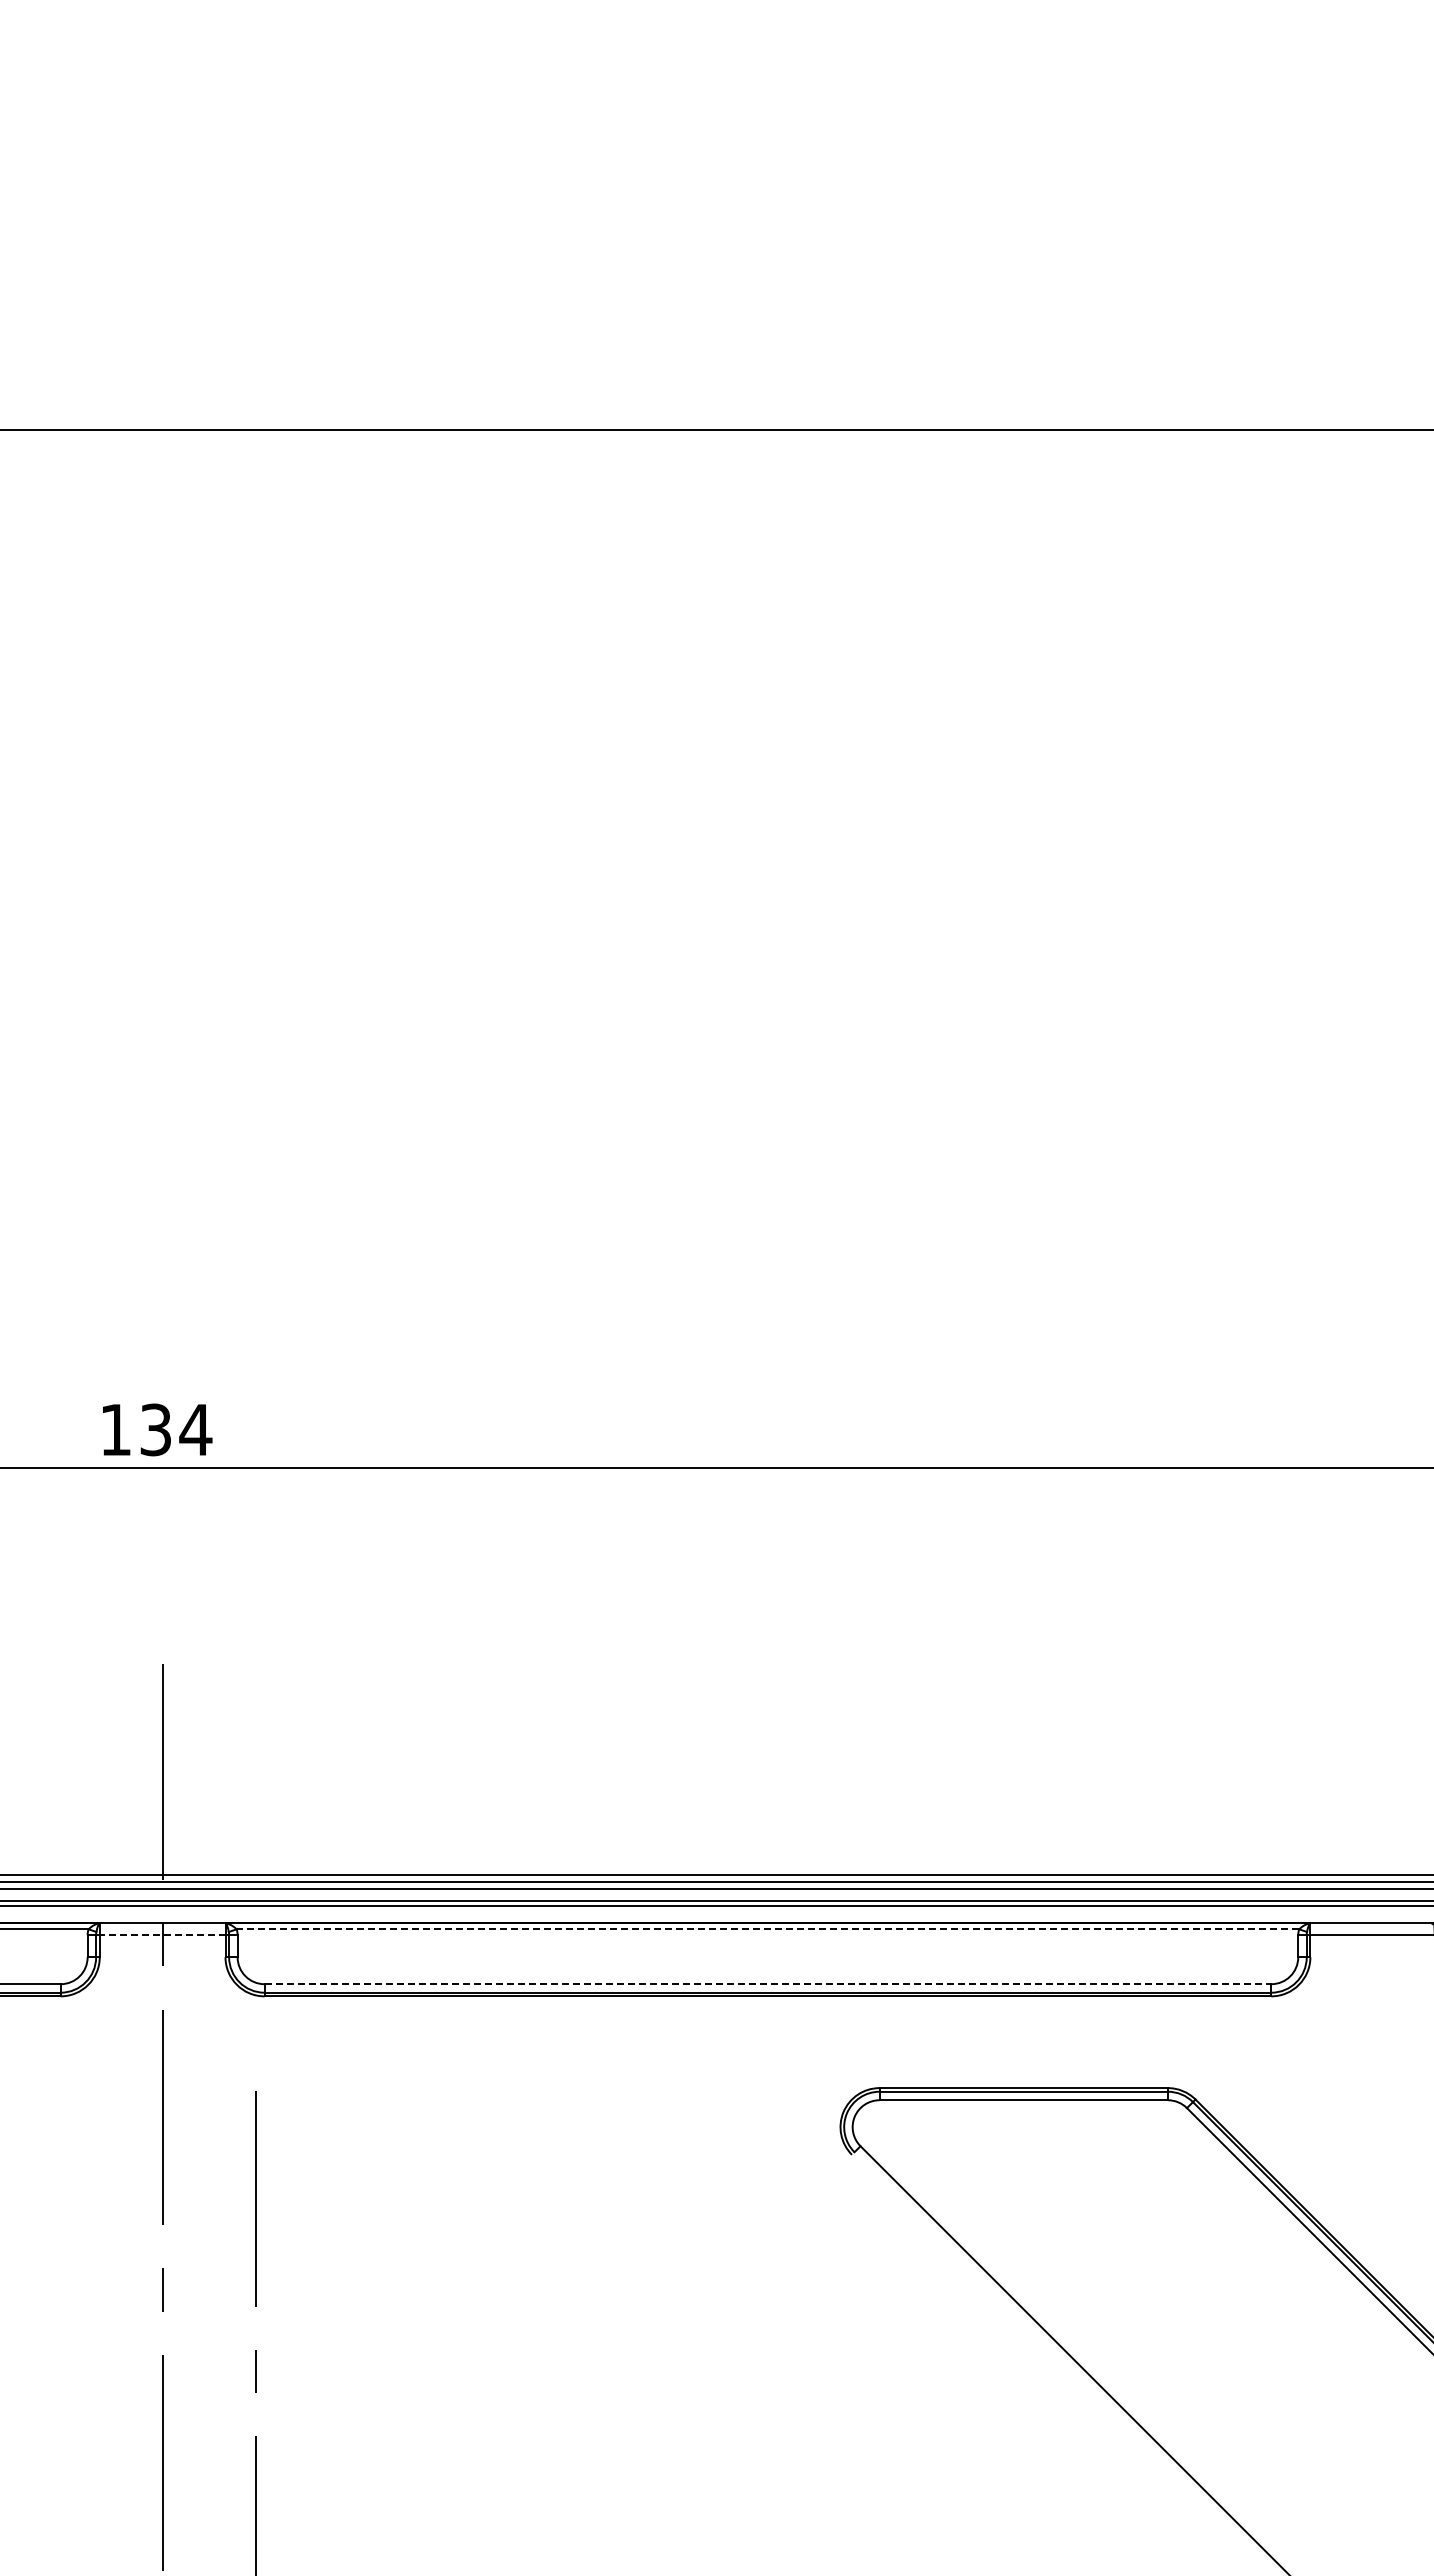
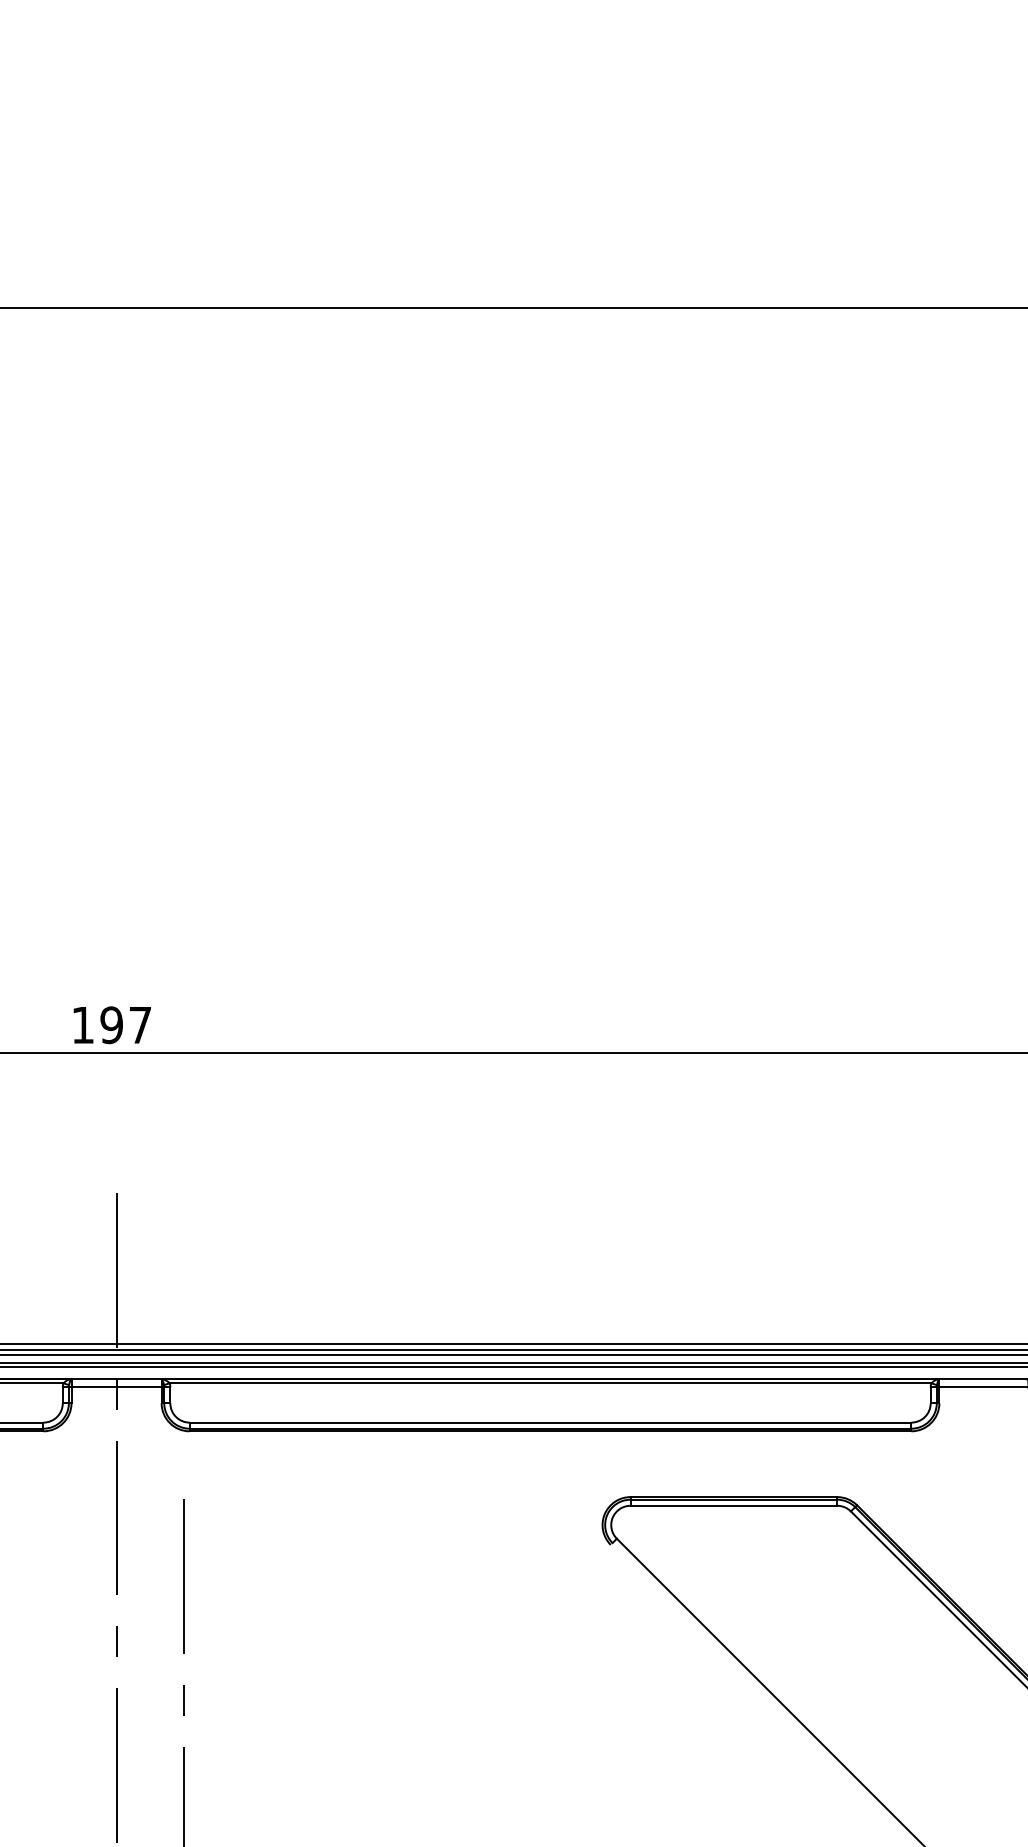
text: (176, 1429) -> (126, 1024), 134 -> 197
line: (767, 1929) -> (550, 1383), dashed -> solid
line: (162, 1935) -> (116, 1387), dashed -> solid
line: (768, 1984) -> (550, 1422), dashed -> solid

